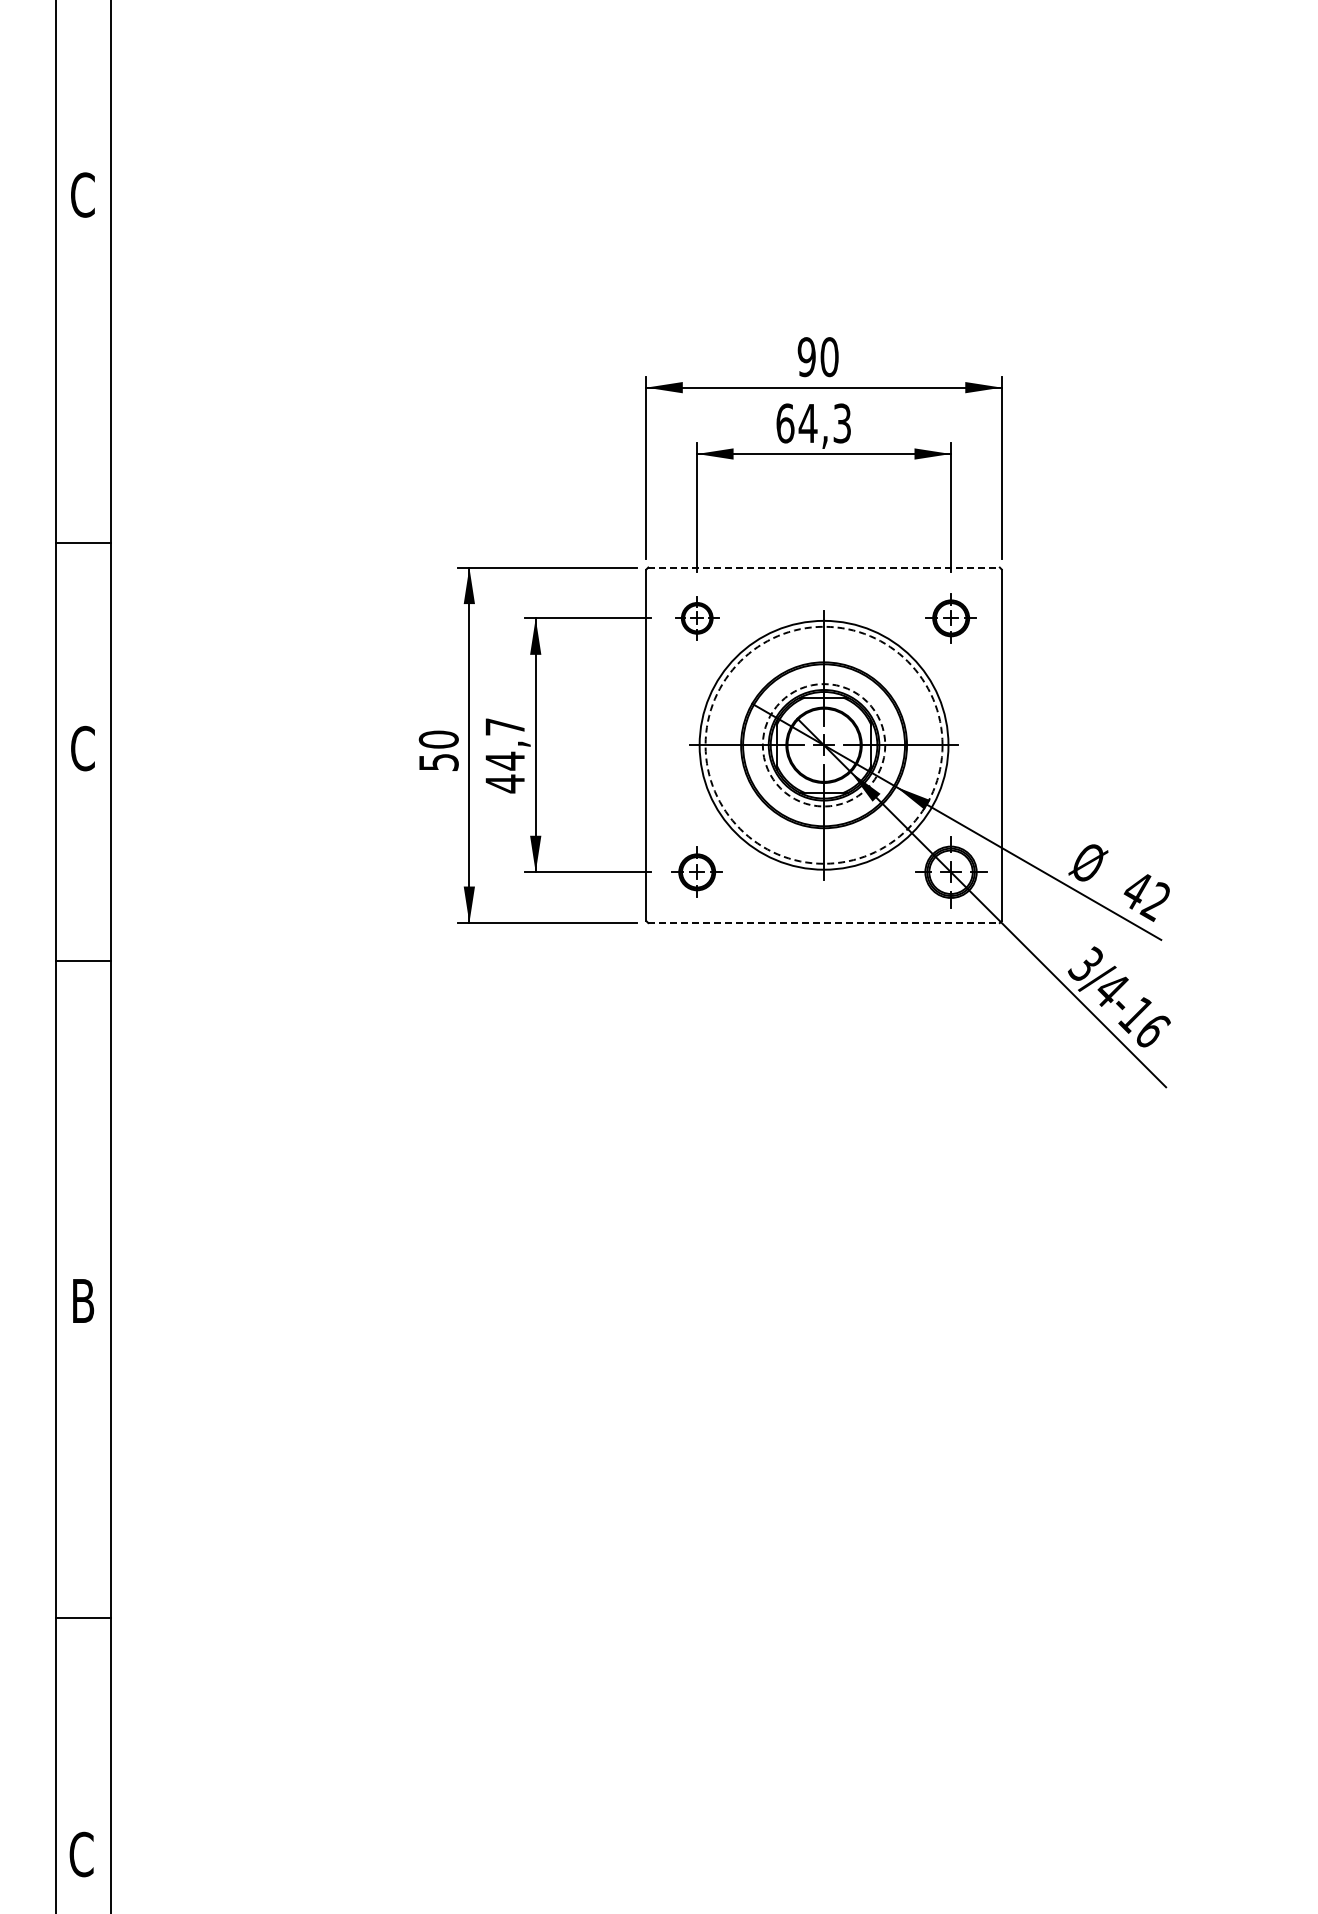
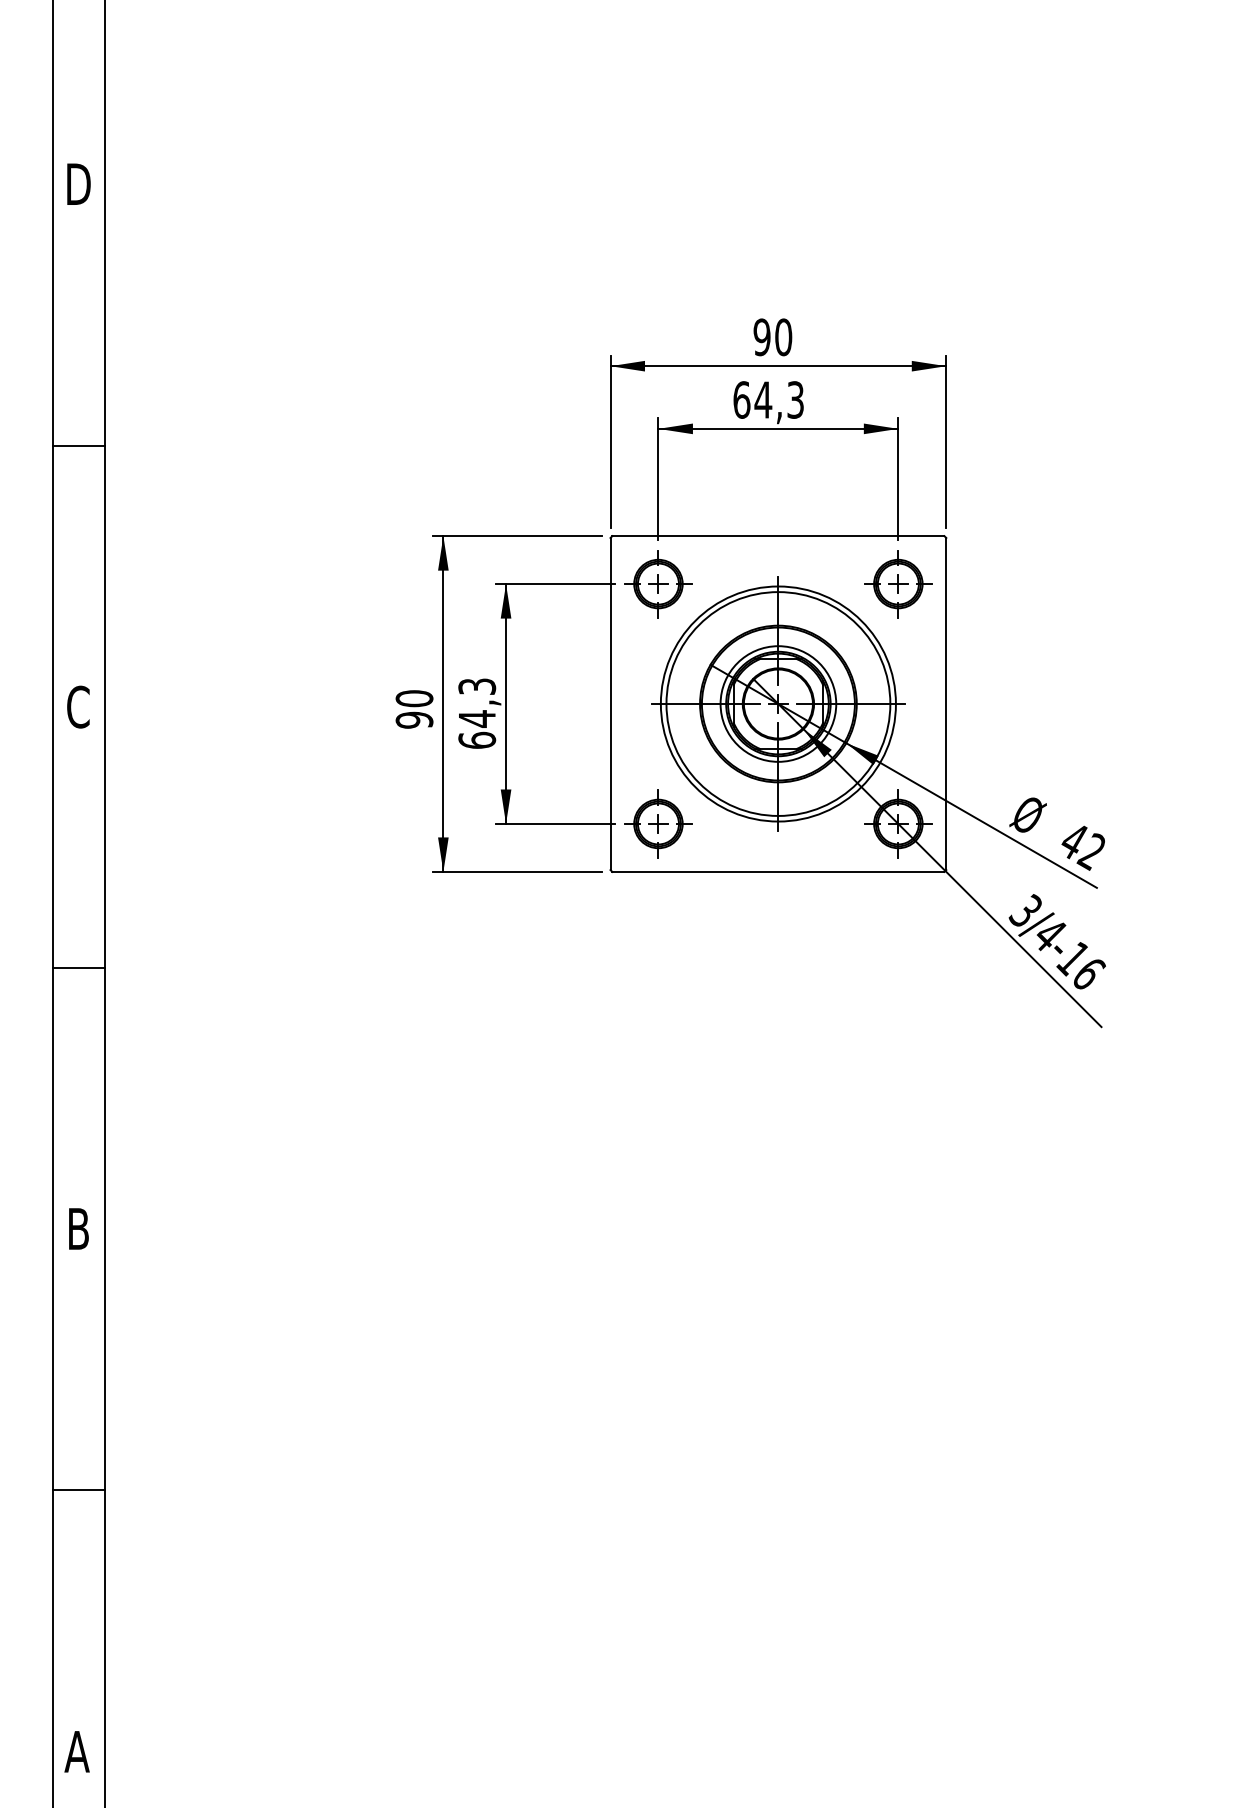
text: (83, 194) -> (78, 183), C -> D
line: (83, 542) -> (78, 445), moved
line: (824, 567) -> (778, 536), dashed -> solid
part: (697, 618) -> (658, 584), size x1.67
part: (951, 618) -> (898, 584), size x1.43
circle: (823, 744) -> (777, 703), dashed -> solid
circle: (823, 745) -> (777, 704), dashed -> solid
text: (505, 755) -> (477, 713), 44,7 -> 64,3
text: (438, 762) -> (414, 720), 50 -> 90
part: (697, 872) -> (658, 824), size x1.43
line: (824, 923) -> (778, 872), dashed -> solid
line: (83, 960) -> (78, 967), moved
line: (83, 1617) -> (78, 1490), moved
text: (81, 1854) -> (76, 1751), C -> A

